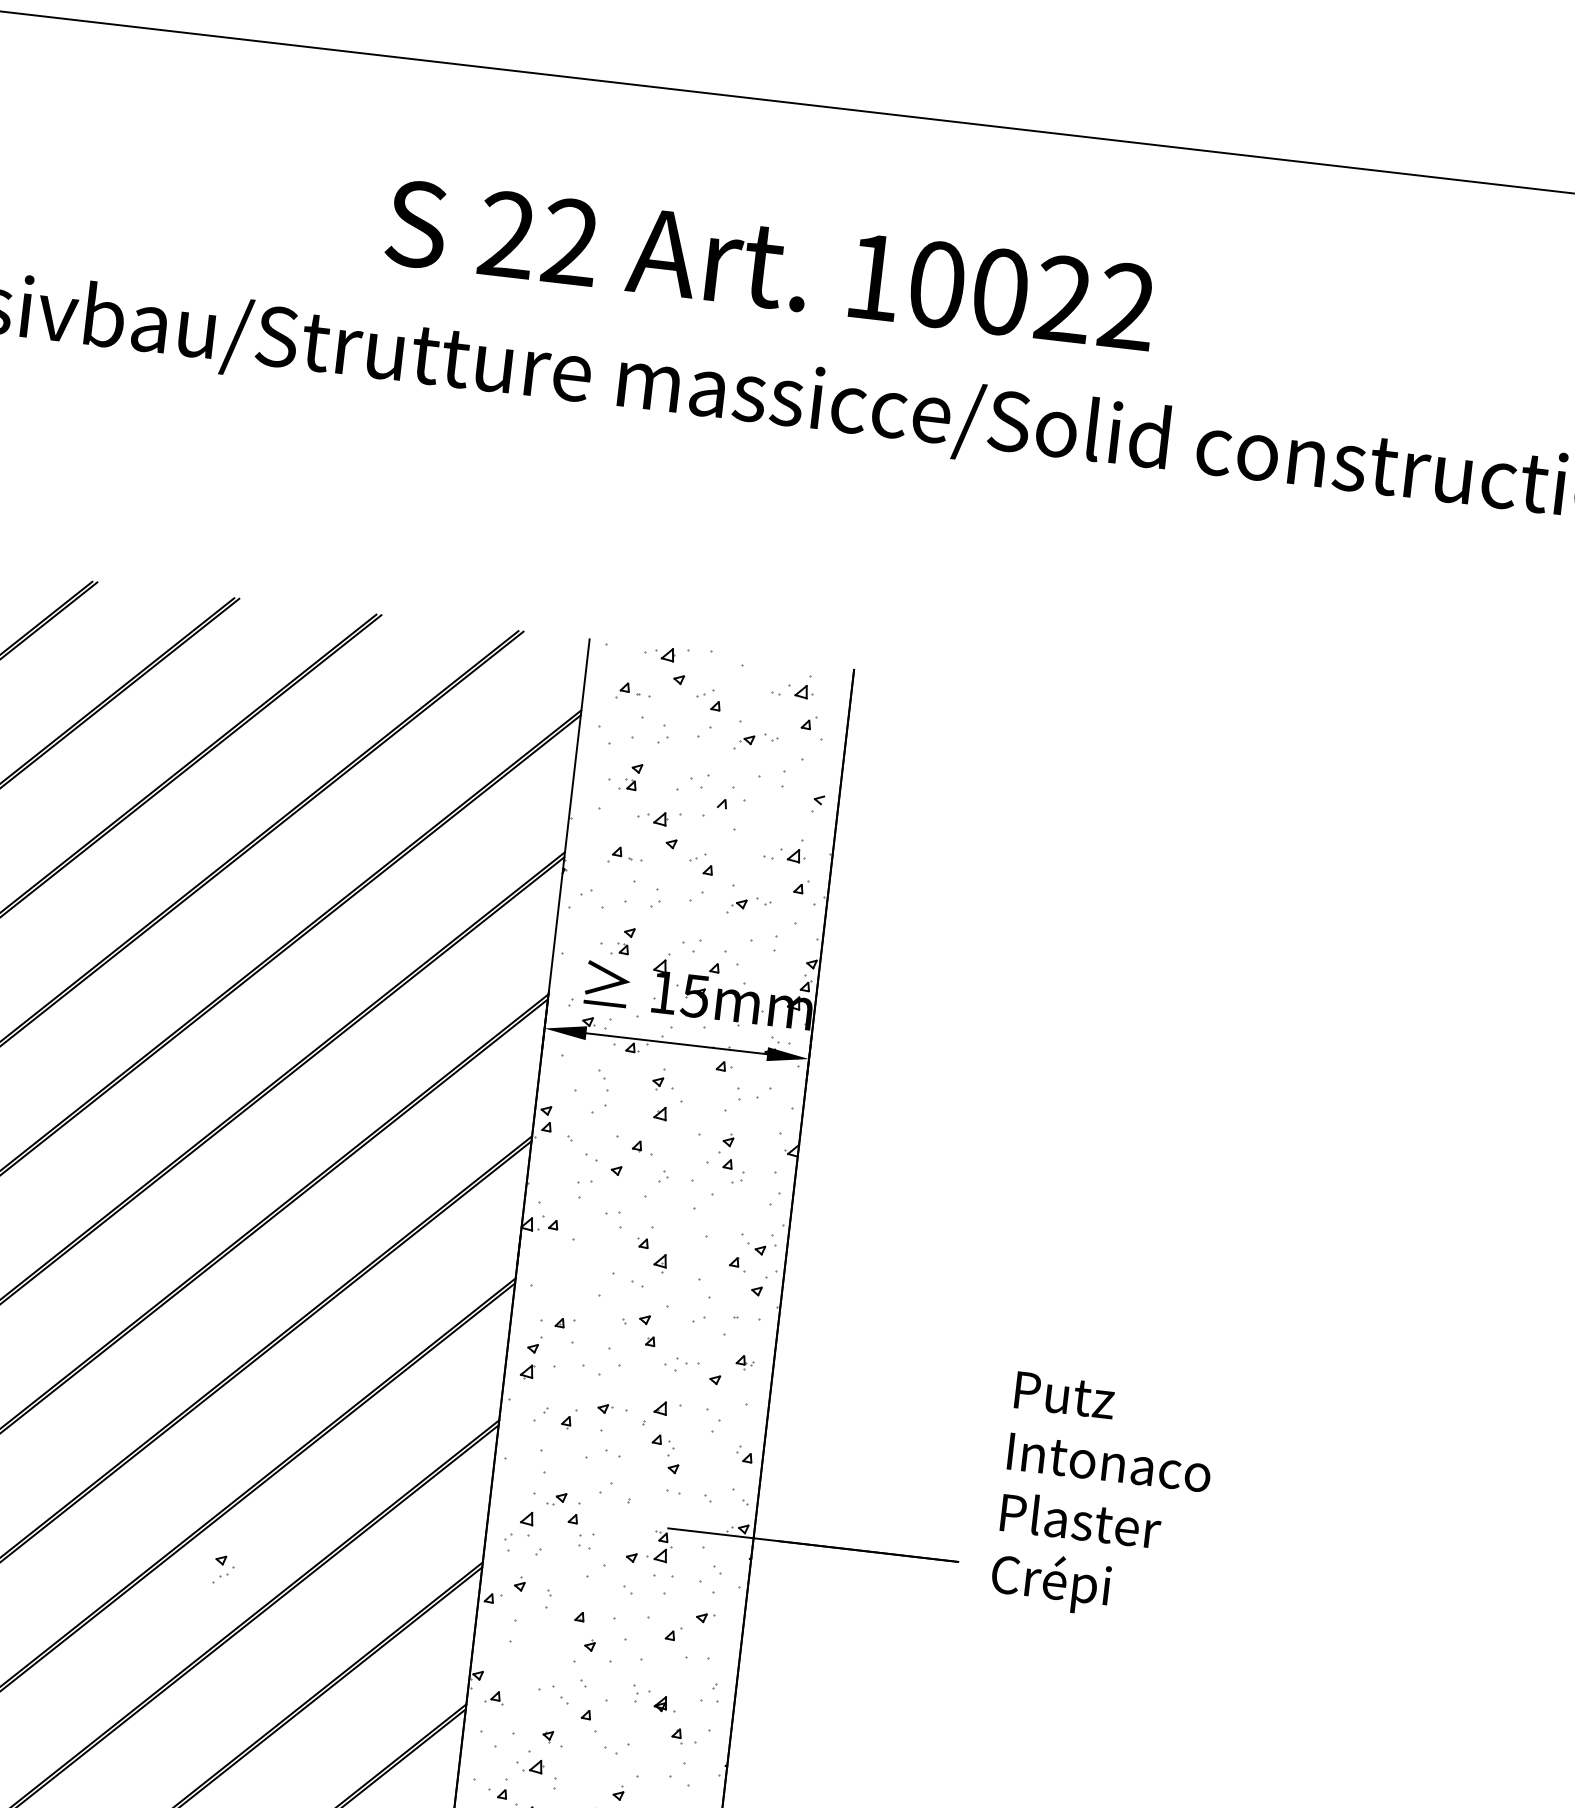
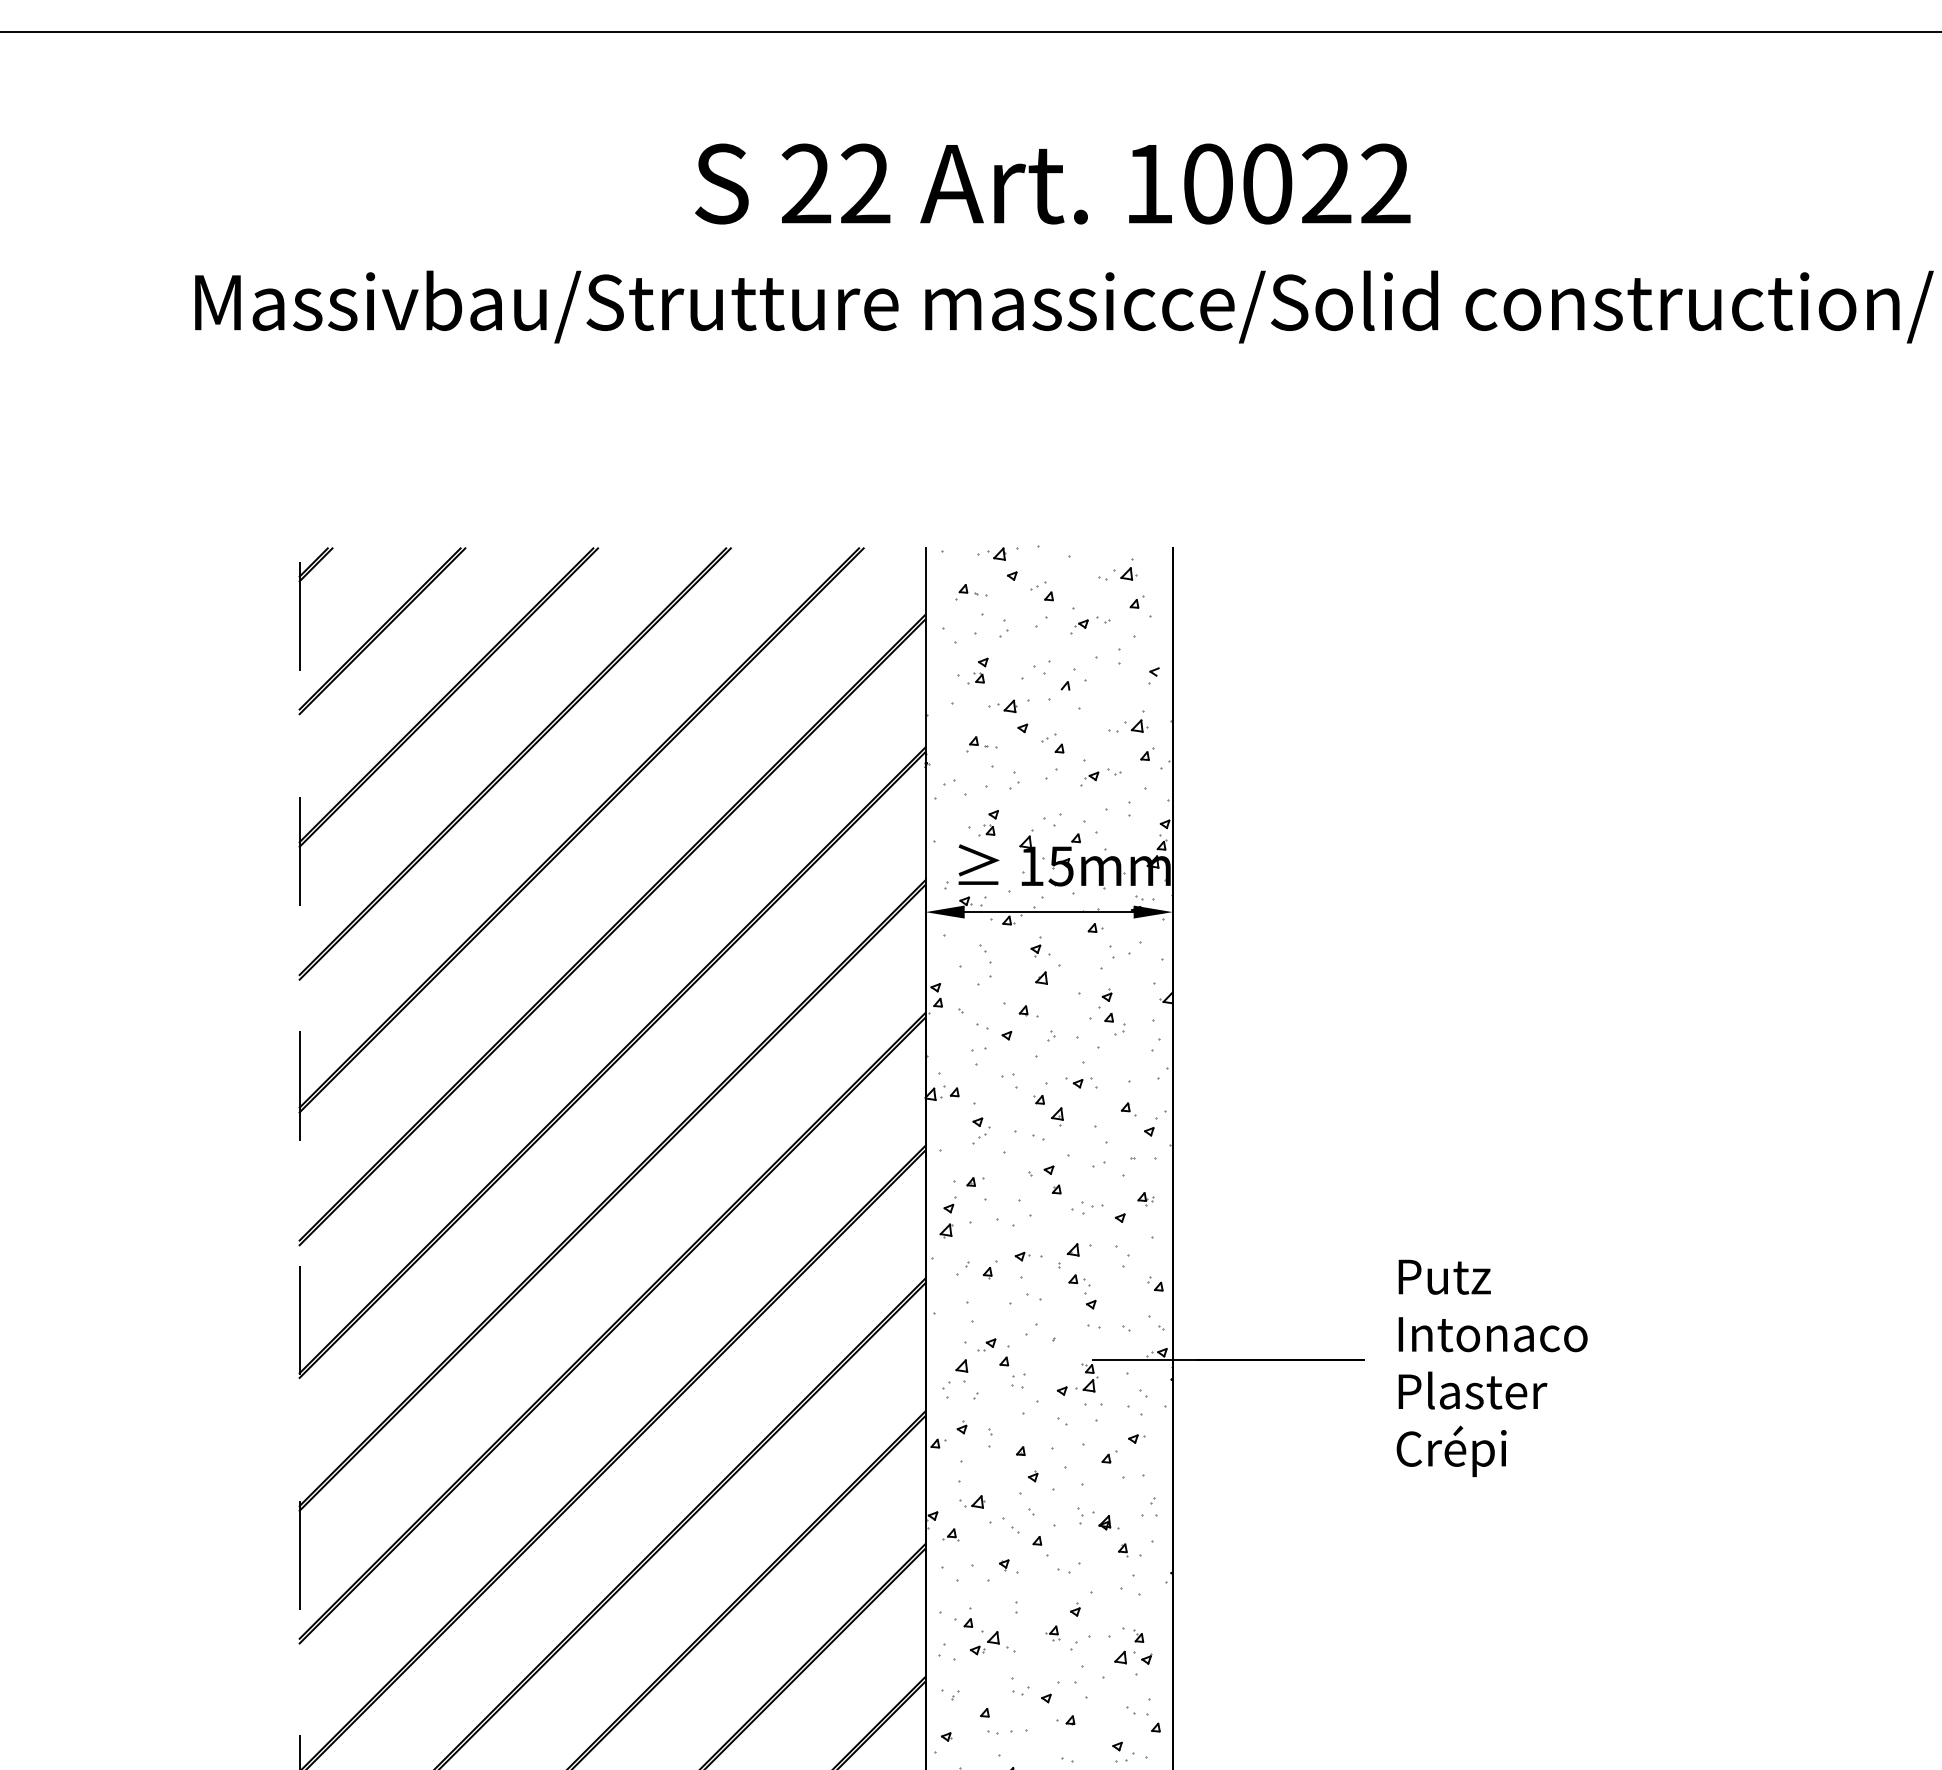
part: (760, 1248) -> (1078, 1082), moved
text: (1103, 1498) -> (1491, 1368), moved
part: (223, 1569) -> (981, 1130), moved
part: (530, 1765) -> (972, 1501), moved

